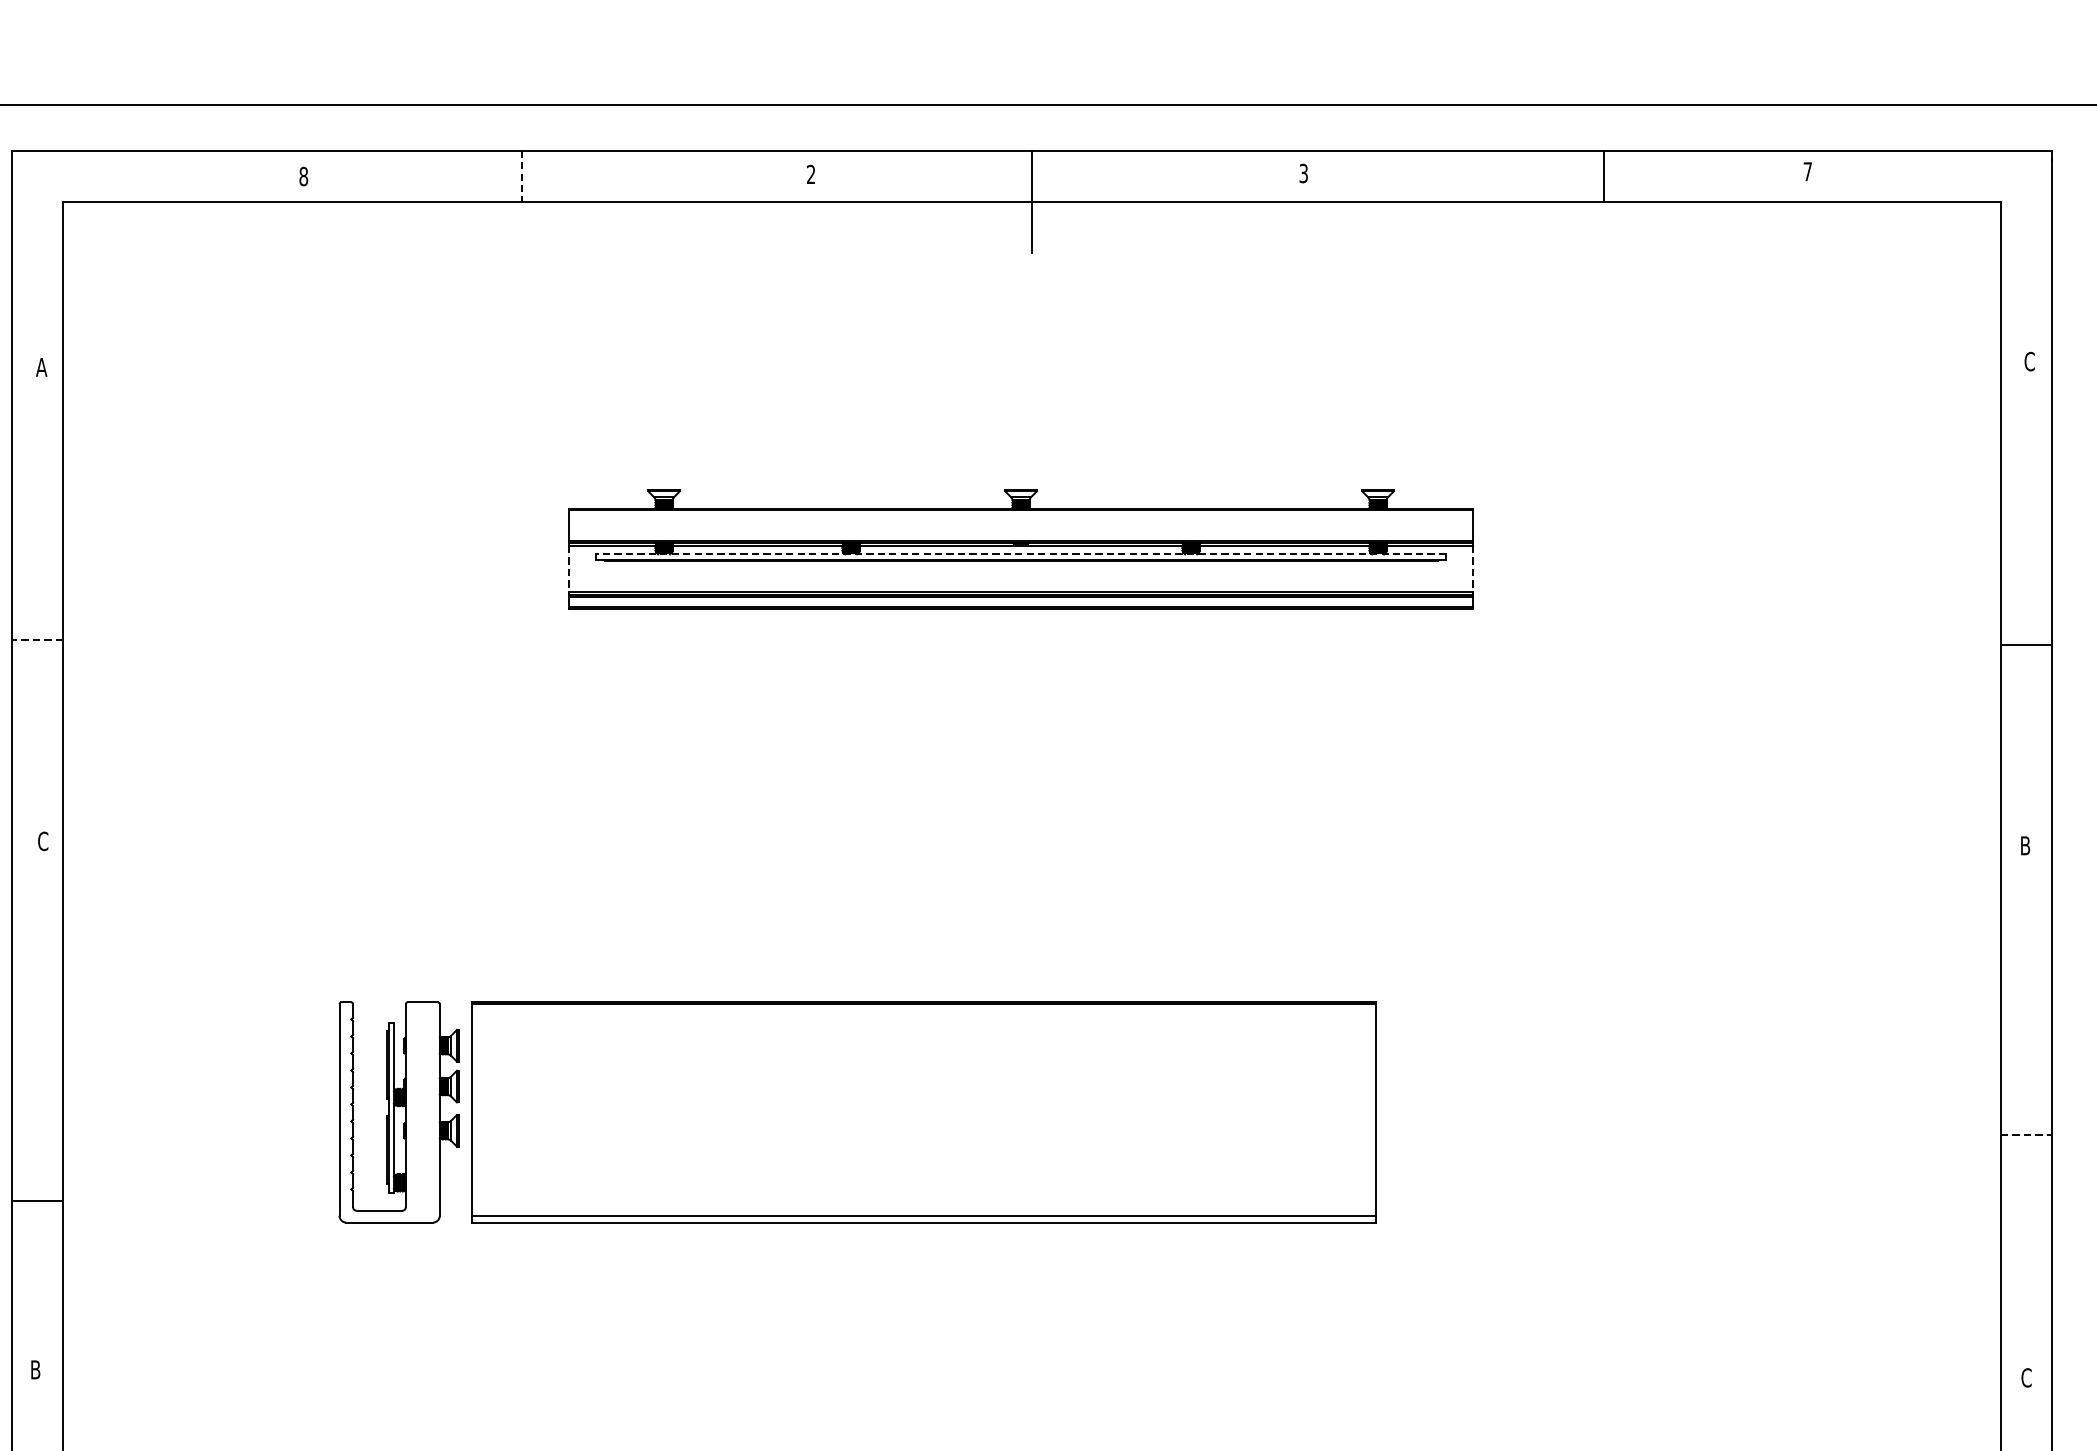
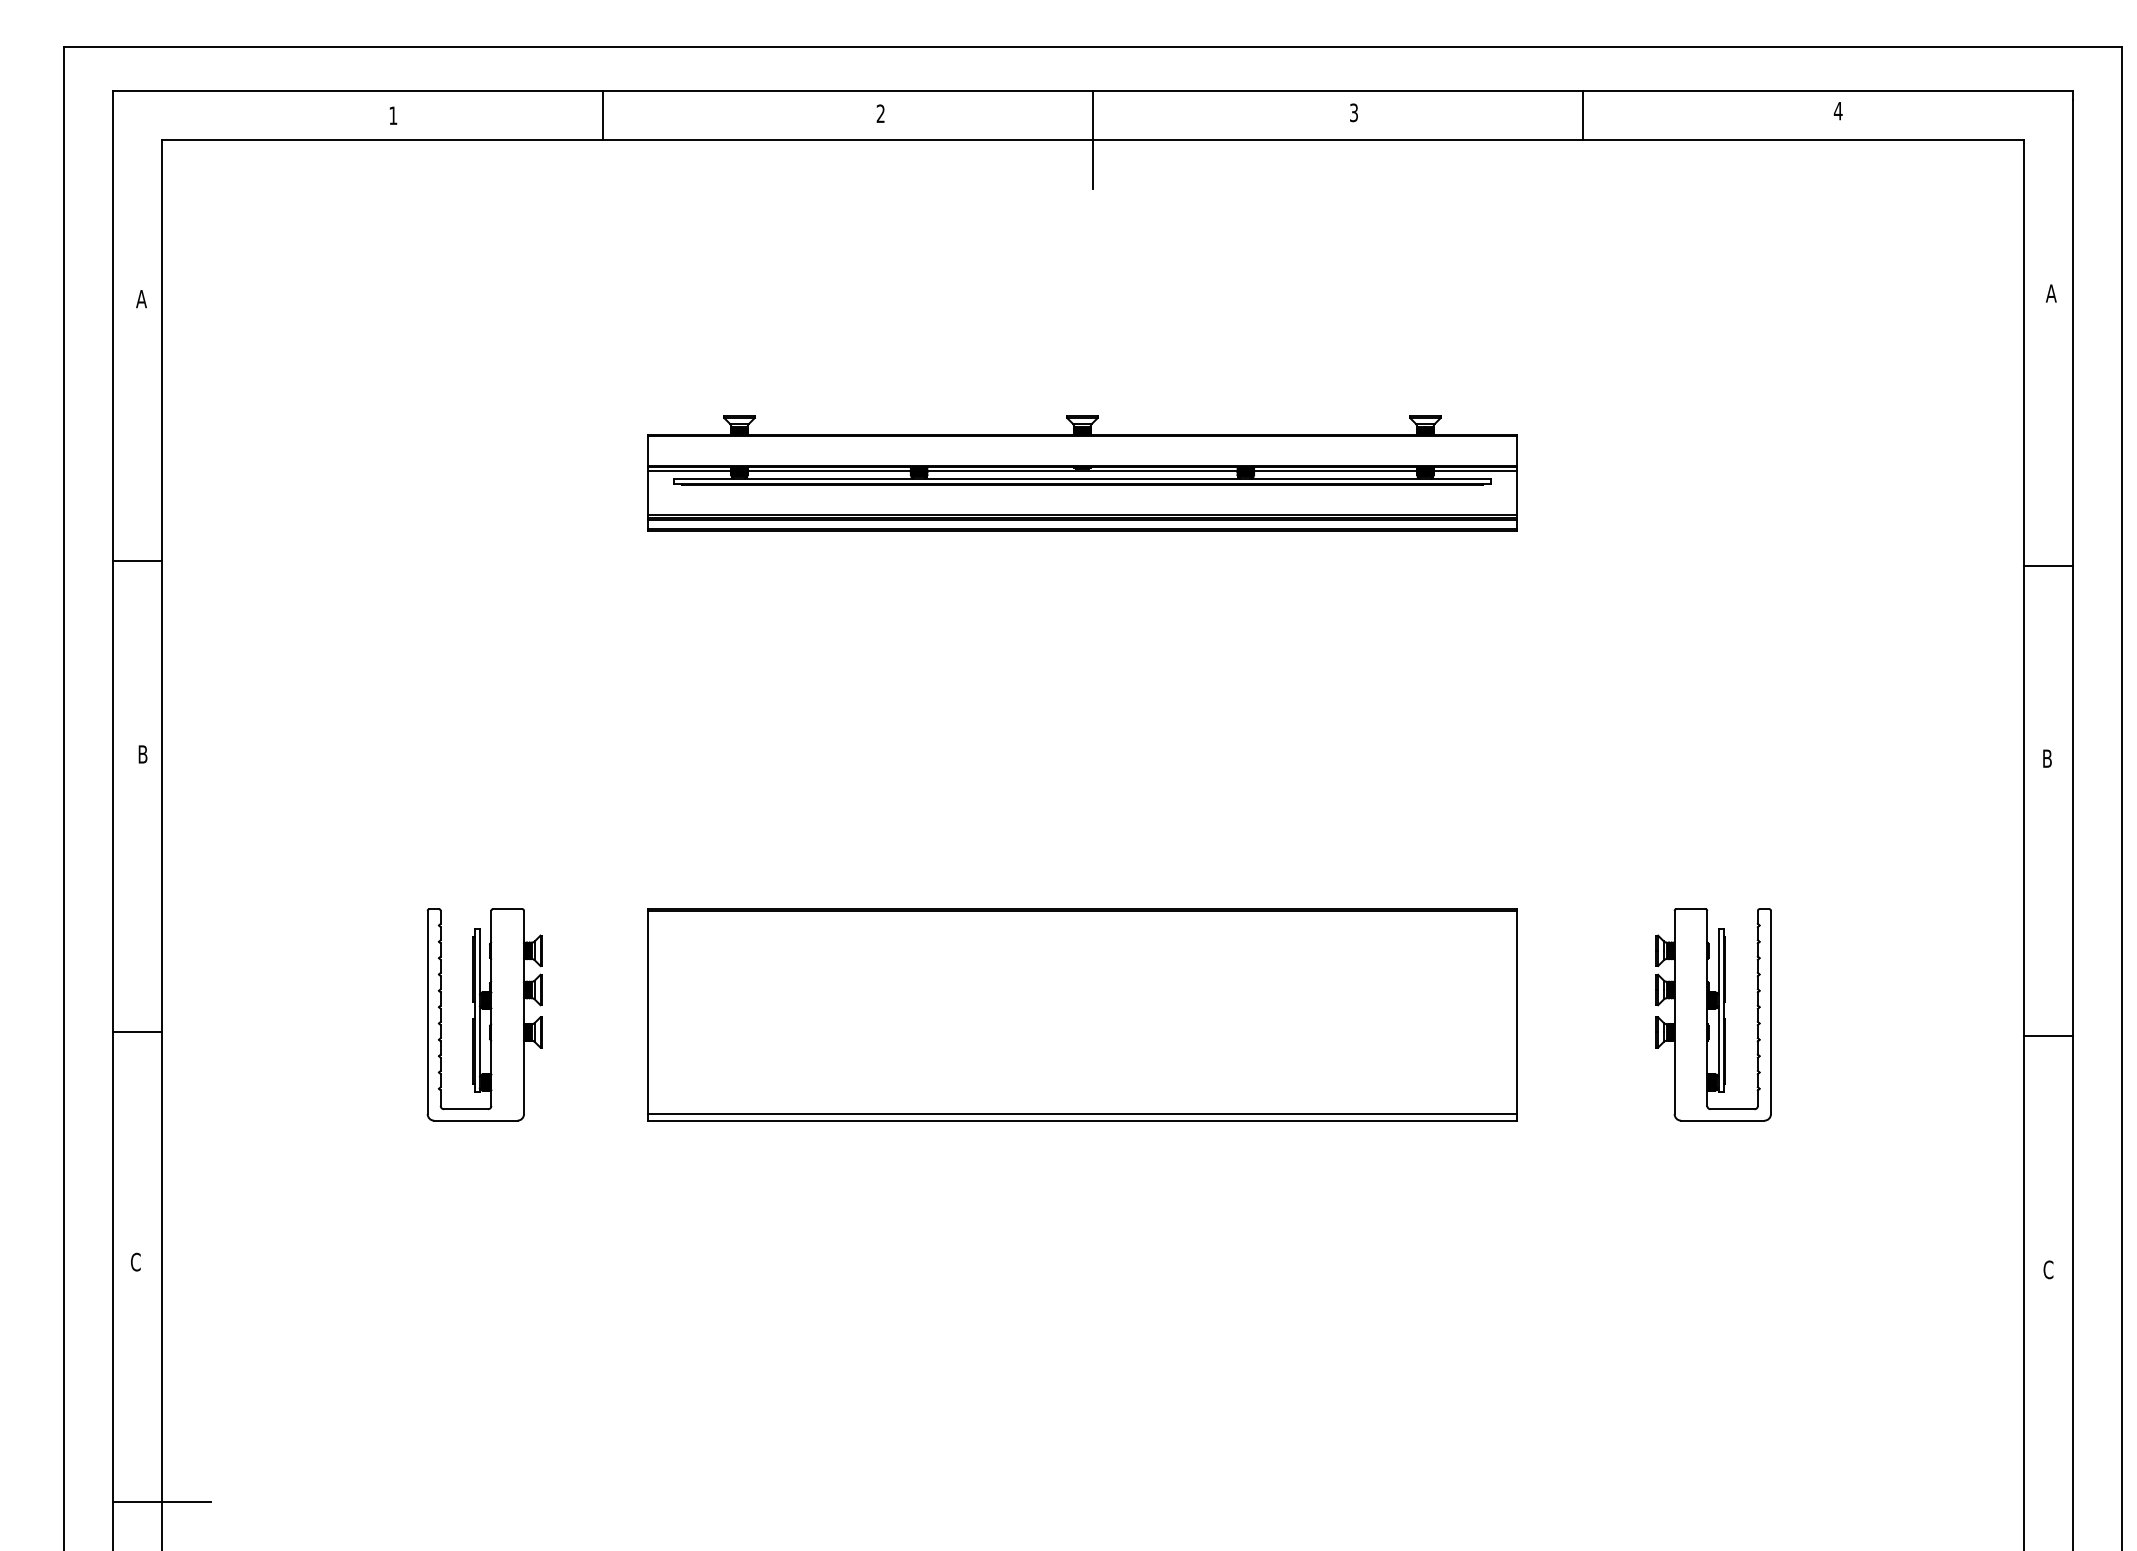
text: (1806, 172) -> (1837, 111), 7 -> 4
line: (1604, 175) -> (1582, 114), moved
text: (303, 176) -> (393, 115), 8 -> 1
line: (522, 176) -> (603, 115), dashed -> solid
text: (2028, 361) -> (2050, 293), C -> A
line: (1020, 554) -> (1081, 478), dashed -> solid
line: (569, 569) -> (648, 493), dashed -> solid
line: (1472, 569) -> (1516, 493), dashed -> solid
line: (37, 640) -> (137, 561), dashed -> solid
text: (42, 841) -> (142, 754), C -> B
part: (924, 1112) -> (1082, 1014), moved
part: (1677, 1112) -> (1713, 1014), added
line: (2026, 1134) -> (2048, 1036), dashed -> solid
line: (37, 1200) -> (137, 1031), moved
text: (35, 1369) -> (135, 1261), B -> C

